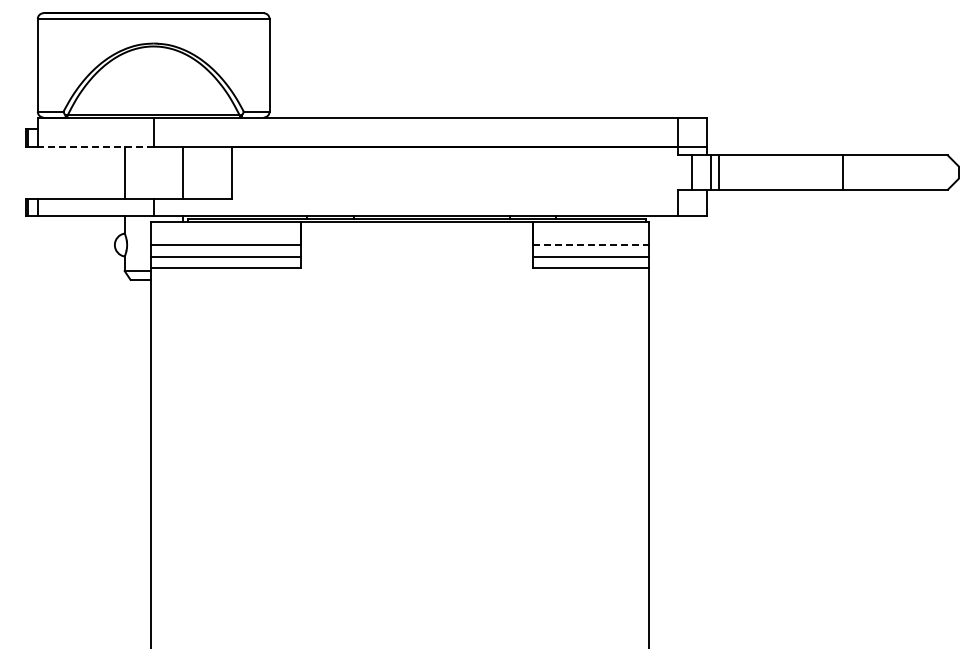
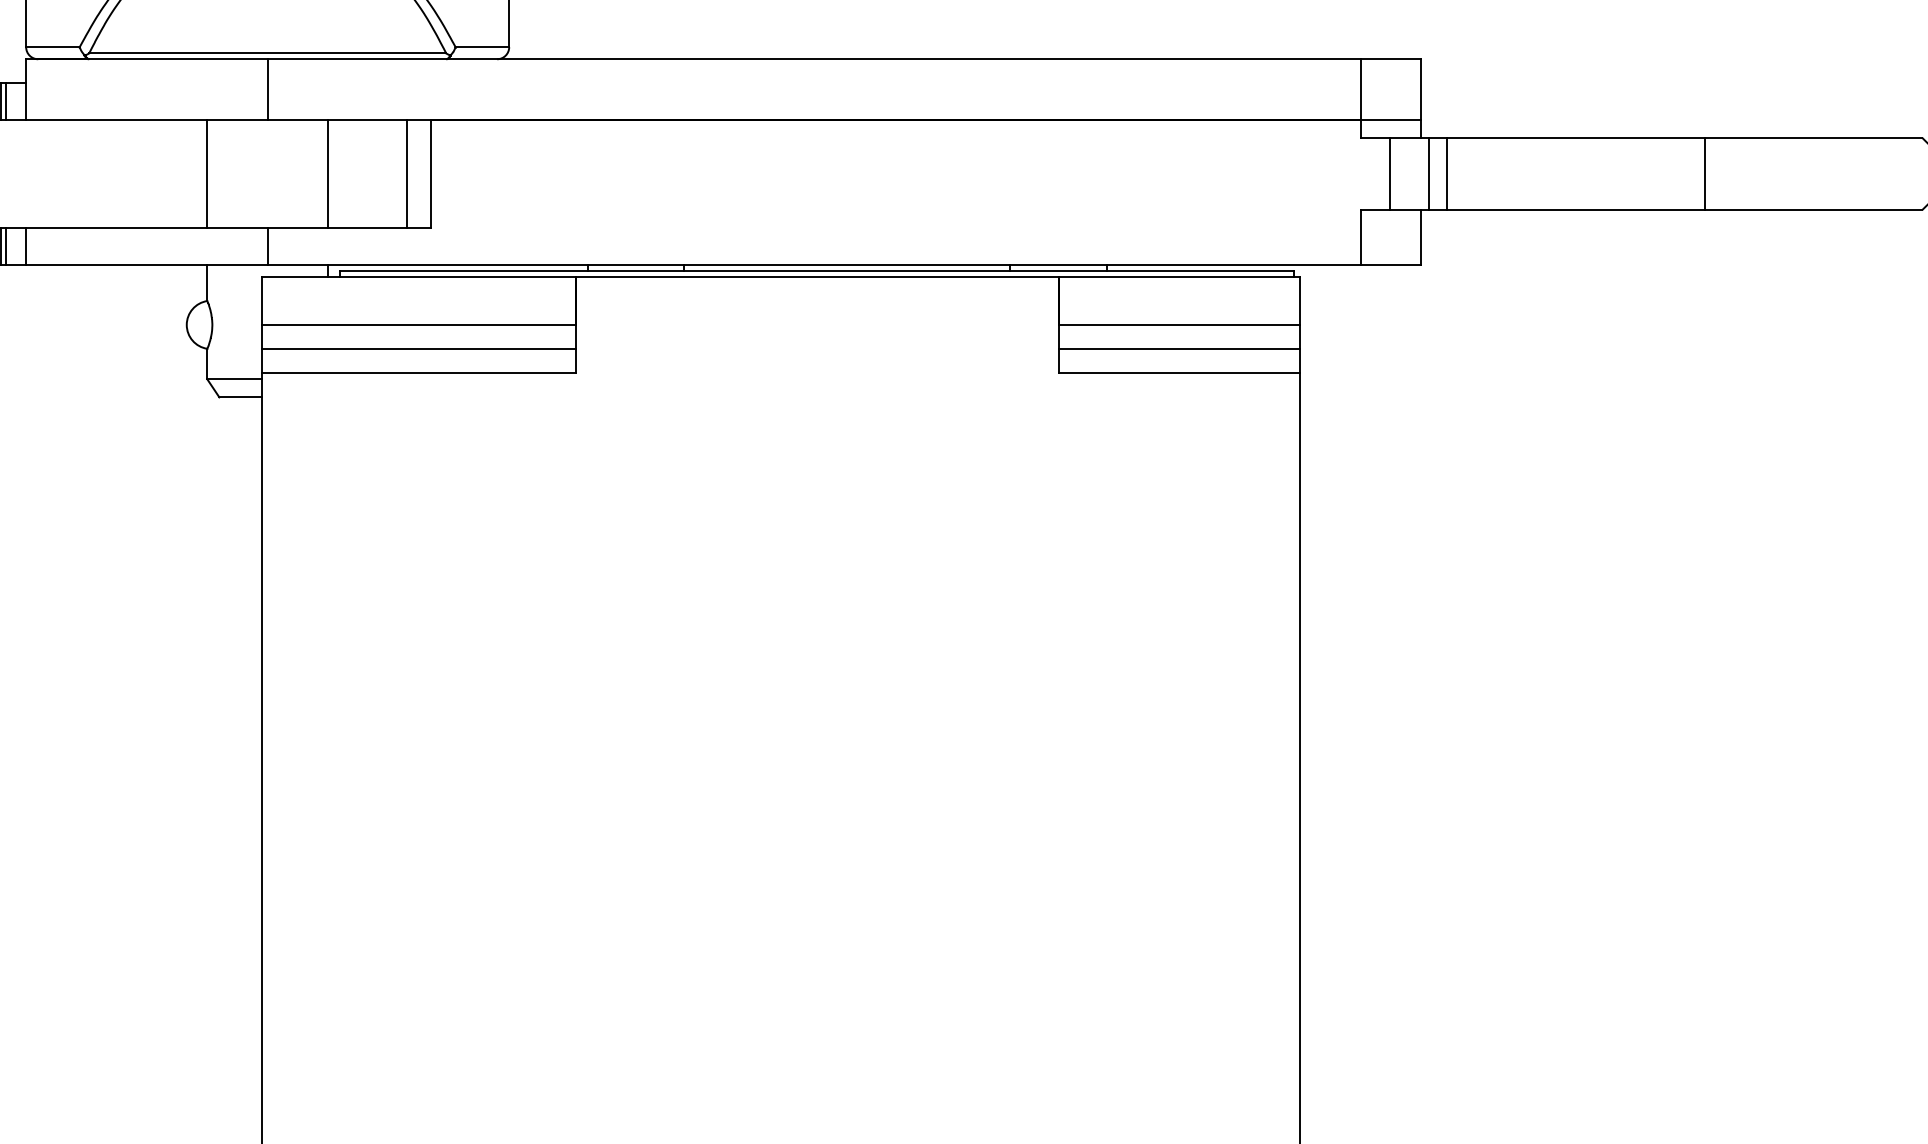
line: (95, 146) -> (146, 119), dashed -> solid
line: (220, 172) -> (406, 173), added
line: (591, 245) -> (1180, 325), dashed -> solid

